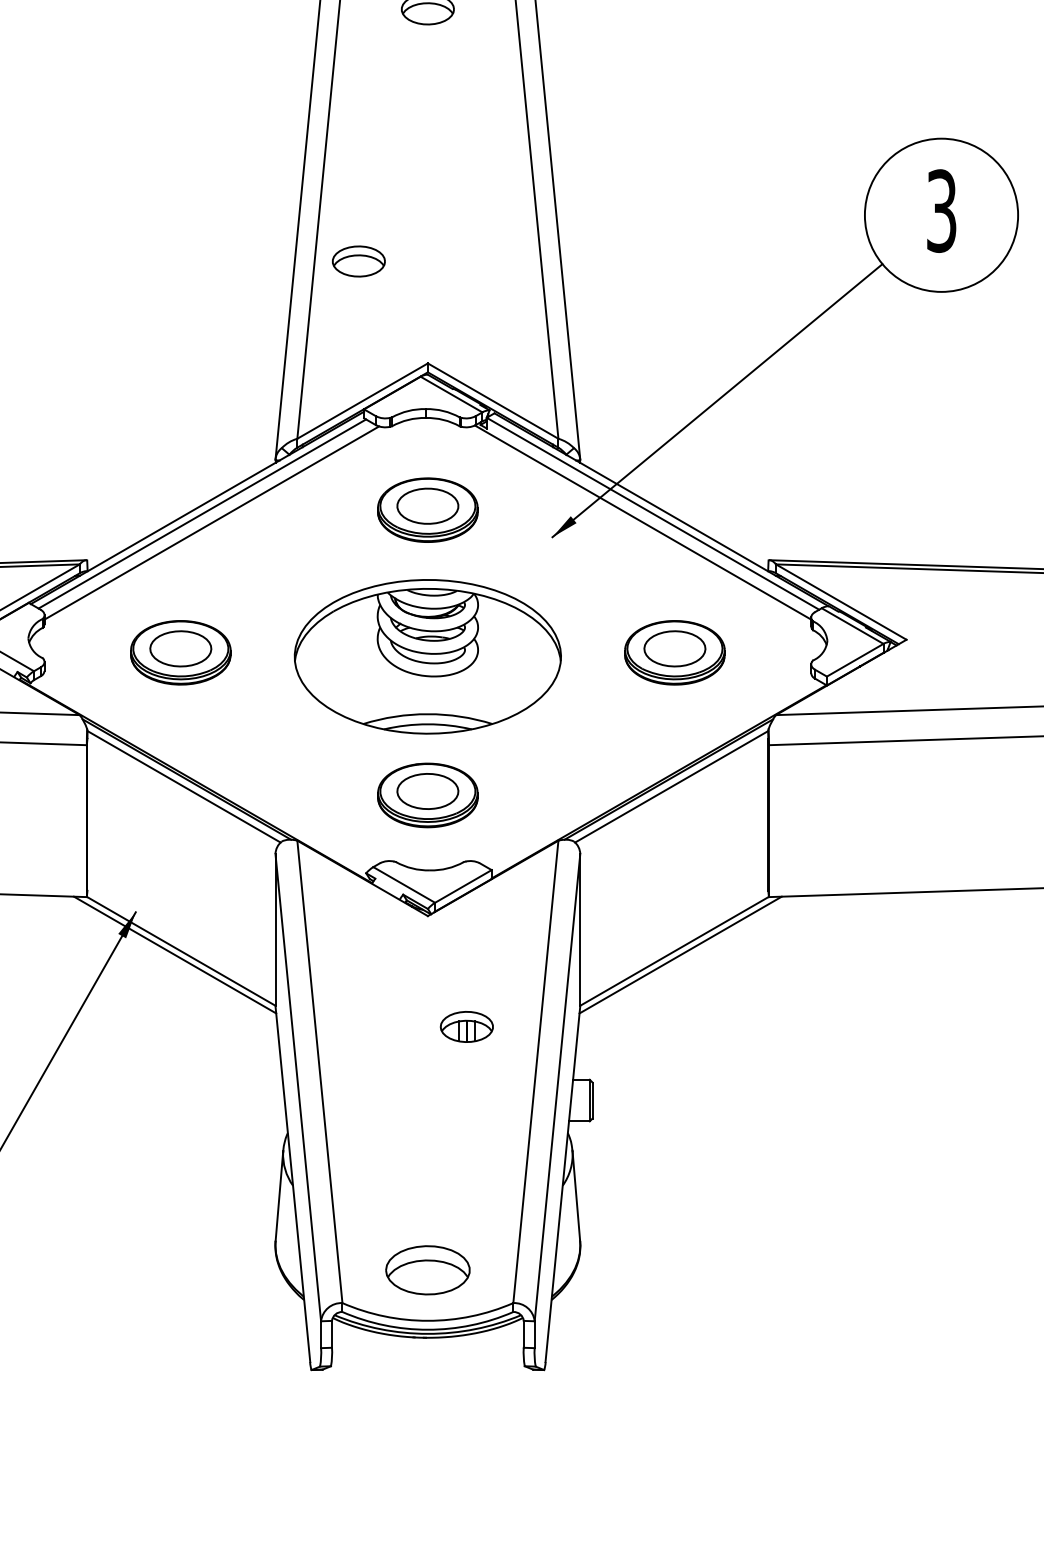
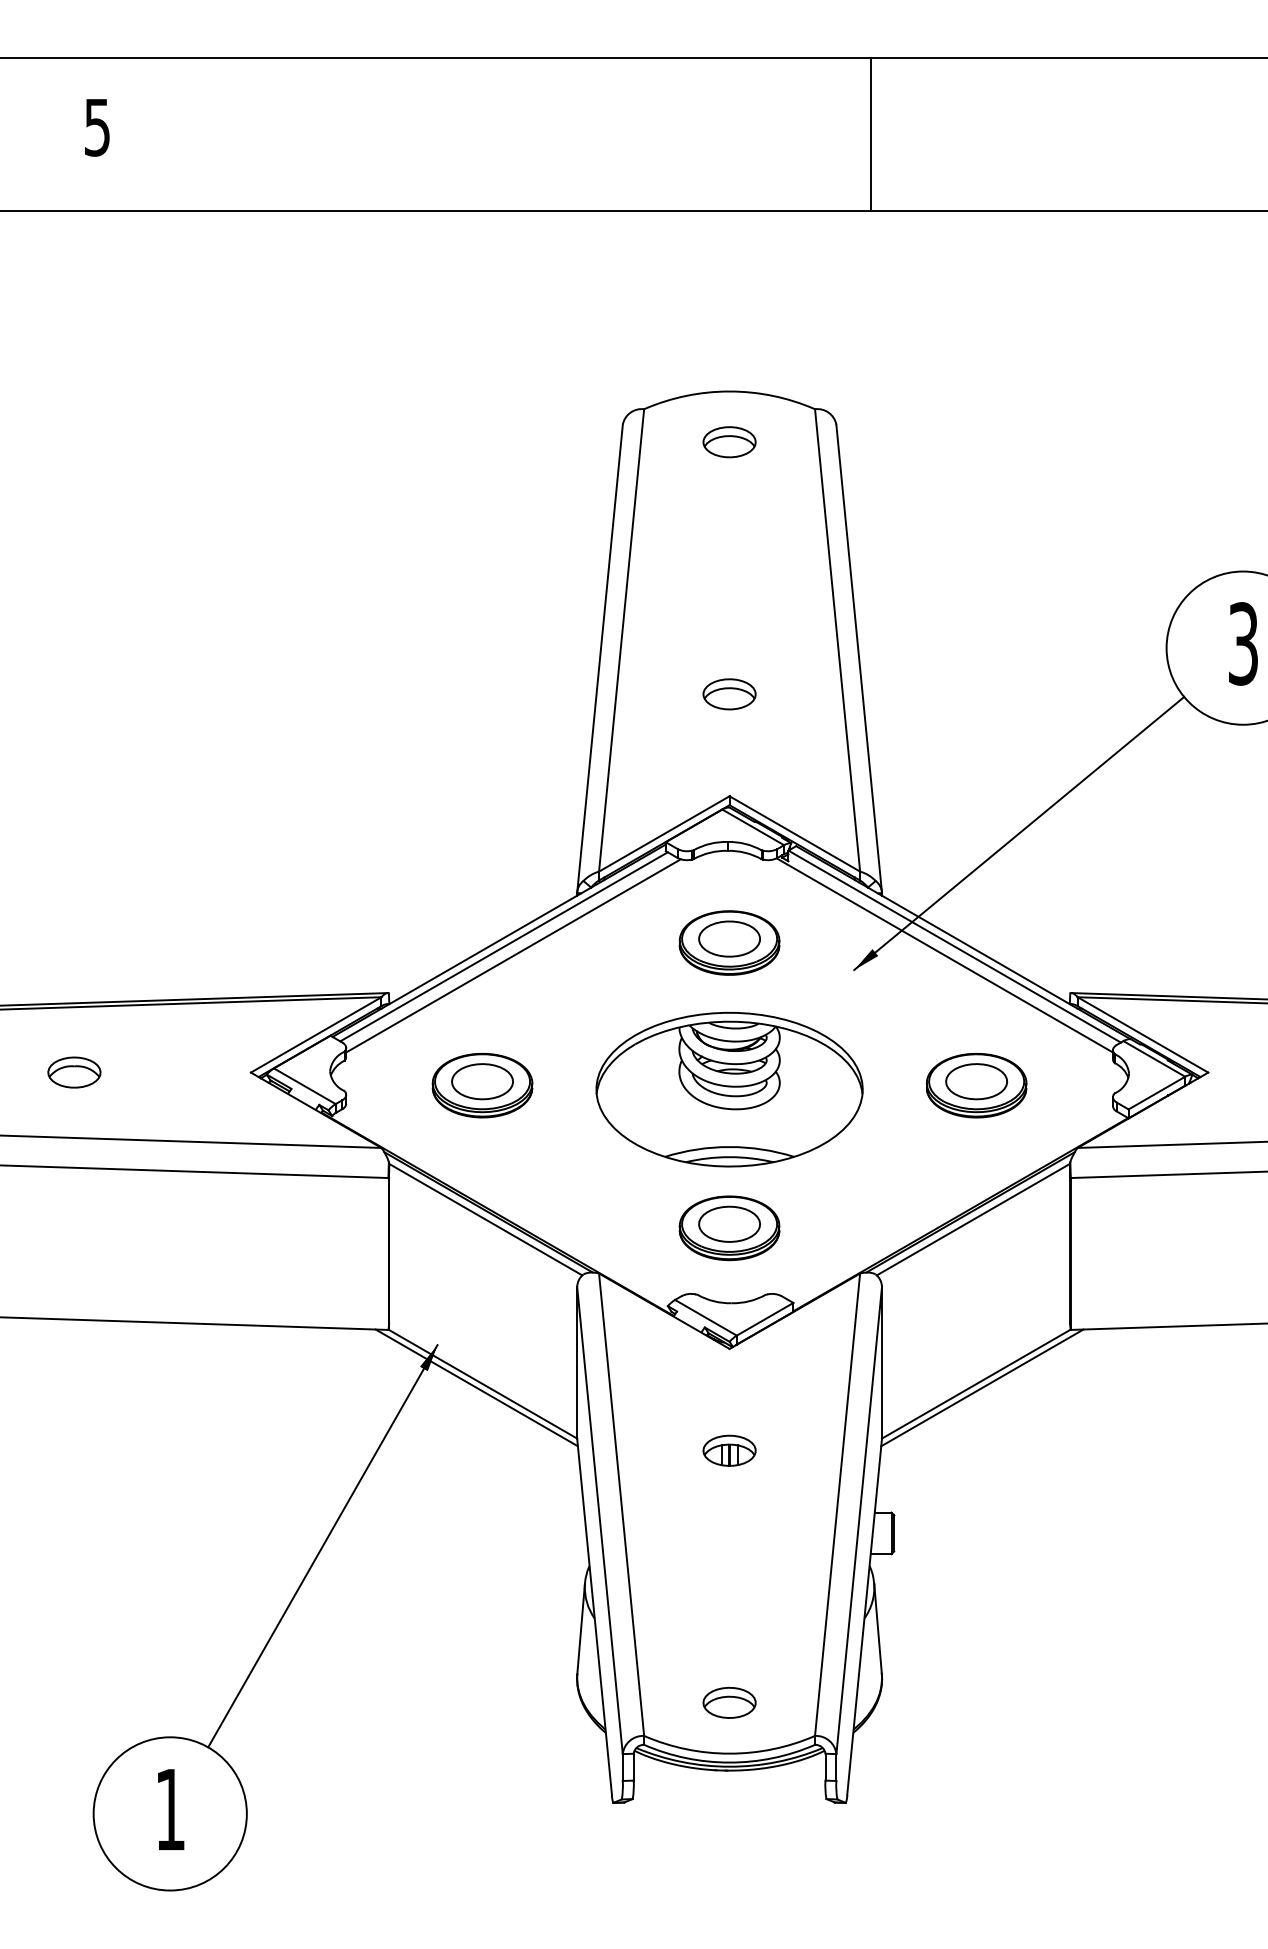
part: (358, 261) -> (729, 694), moved
part: (466, 1026) -> (729, 1450), moved
part: (427, 1269) -> (729, 1702), size x0.62

